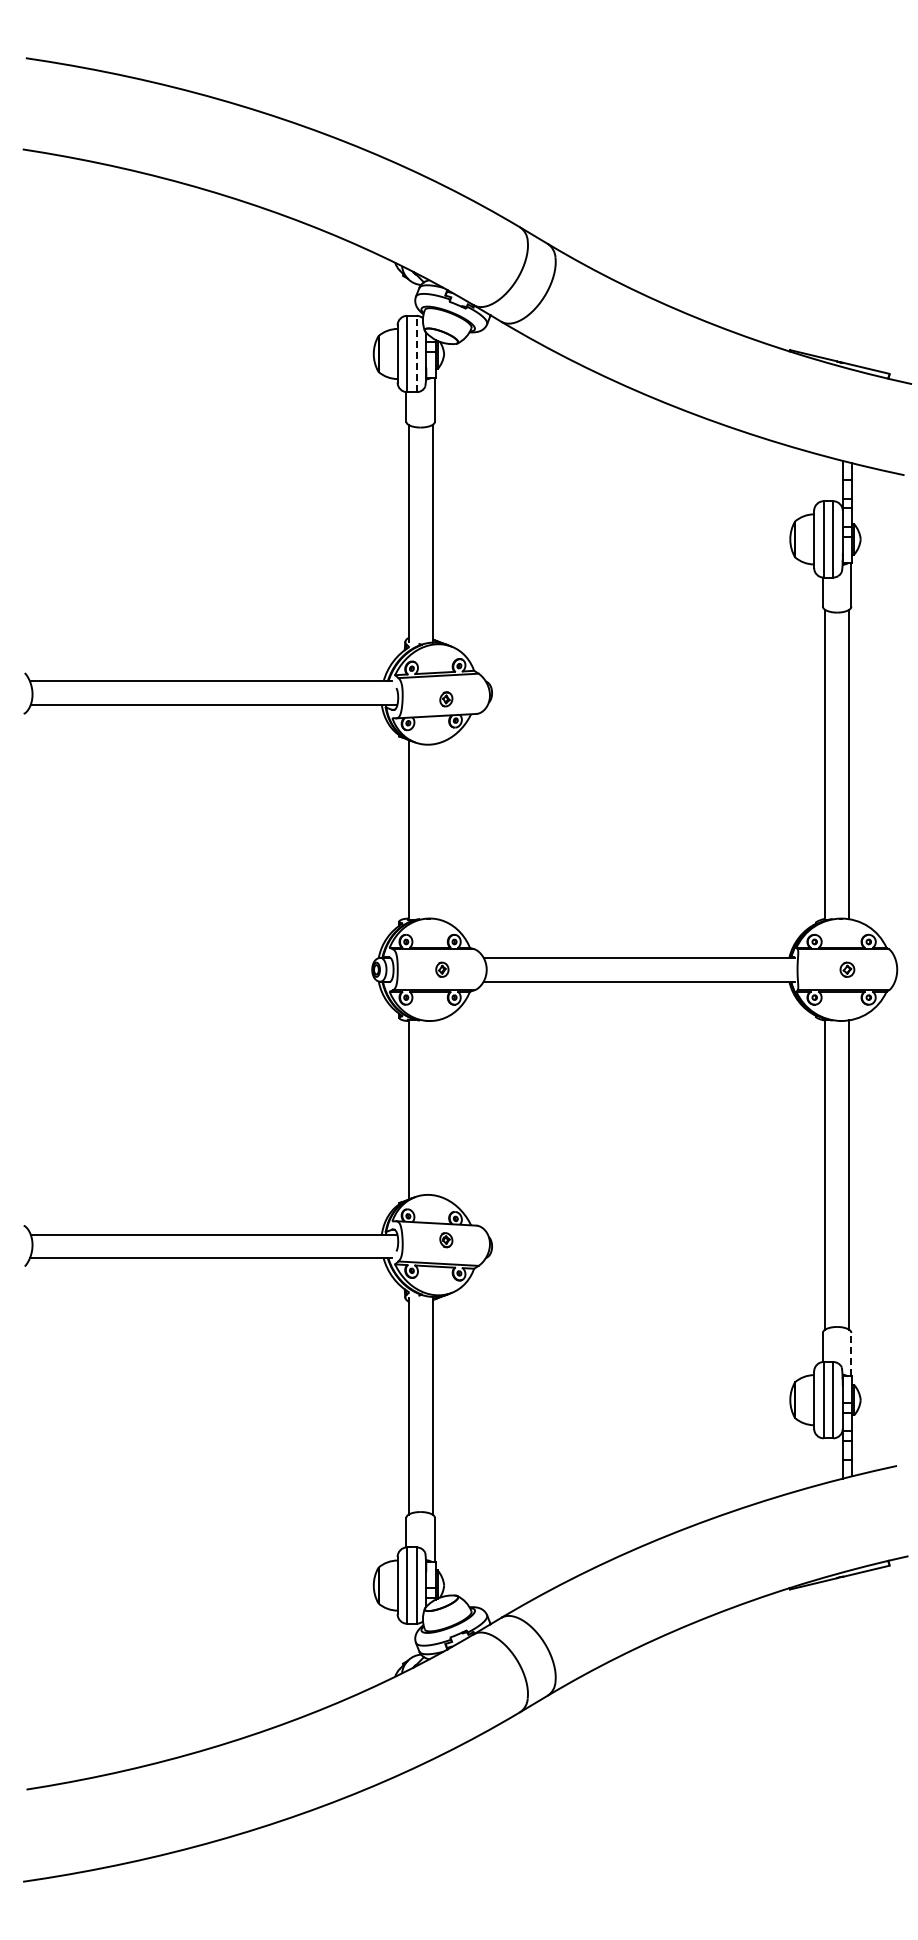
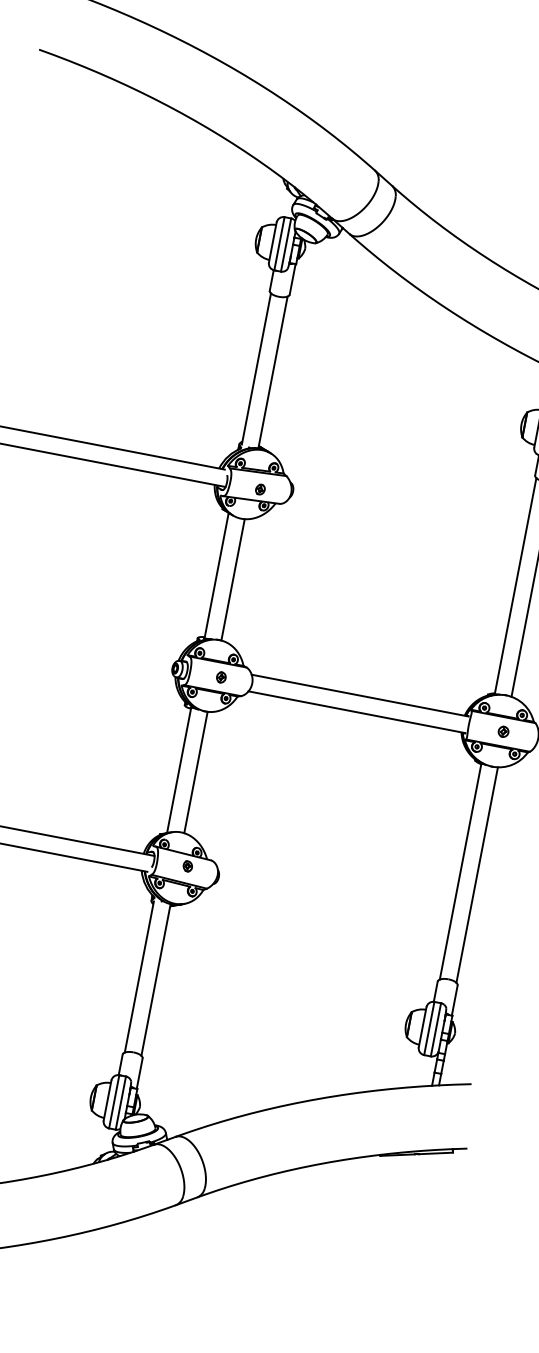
line: (416, 353) -> (286, 244), dashed -> solid
line: (432, 831) -> (233, 579), added
line: (432, 1107) -> (196, 772), added
line: (851, 1354) -> (454, 1000), dashed -> solid

